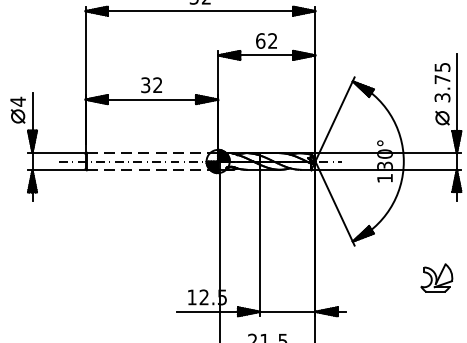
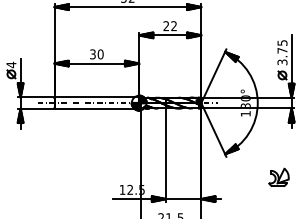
text: (260, 41) -> (166, 26), 62 -> 22
text: (157, 85) -> (100, 54), 32 -> 30
line: (152, 152) -> (97, 97), dashed -> solid
line: (152, 169) -> (97, 108), dashed -> solid

